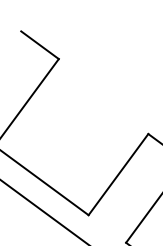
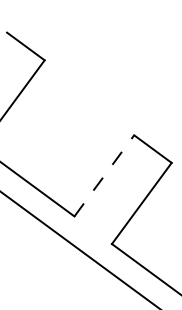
line: (118, 174) -> (104, 175), solid -> dashed

